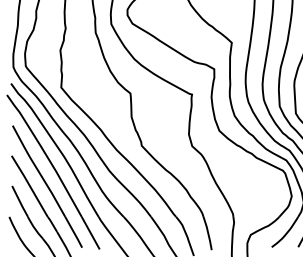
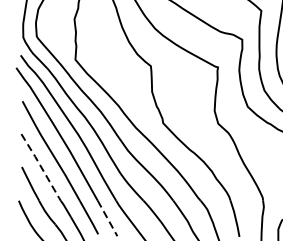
line: (30, 186) -> (41, 167), solid -> dashed
line: (90, 233) -> (107, 218), solid -> dashed

